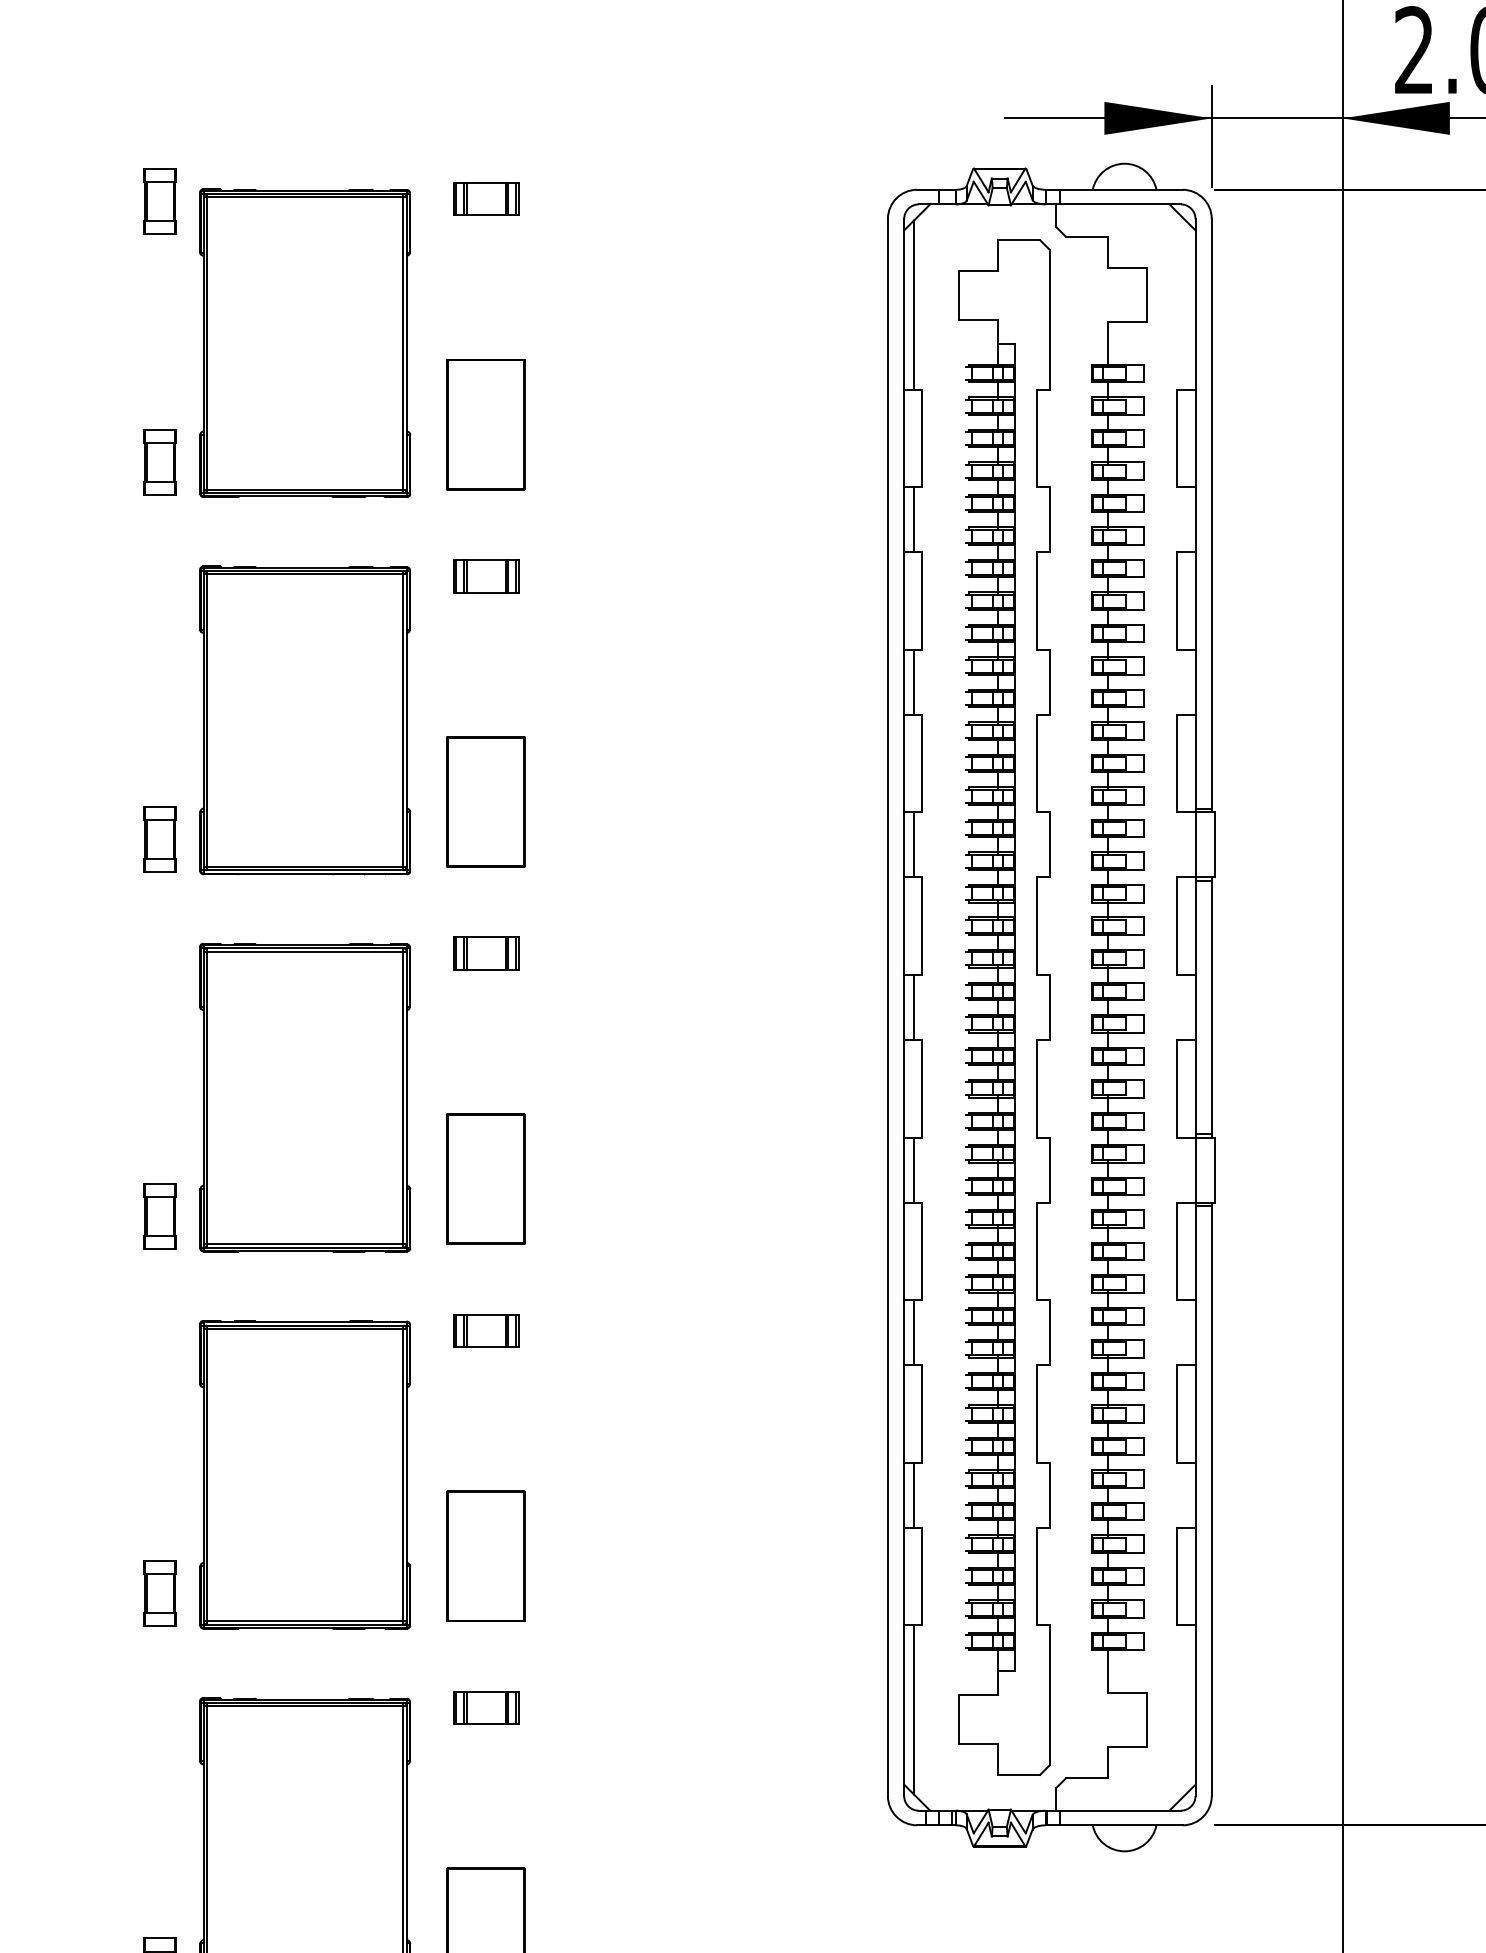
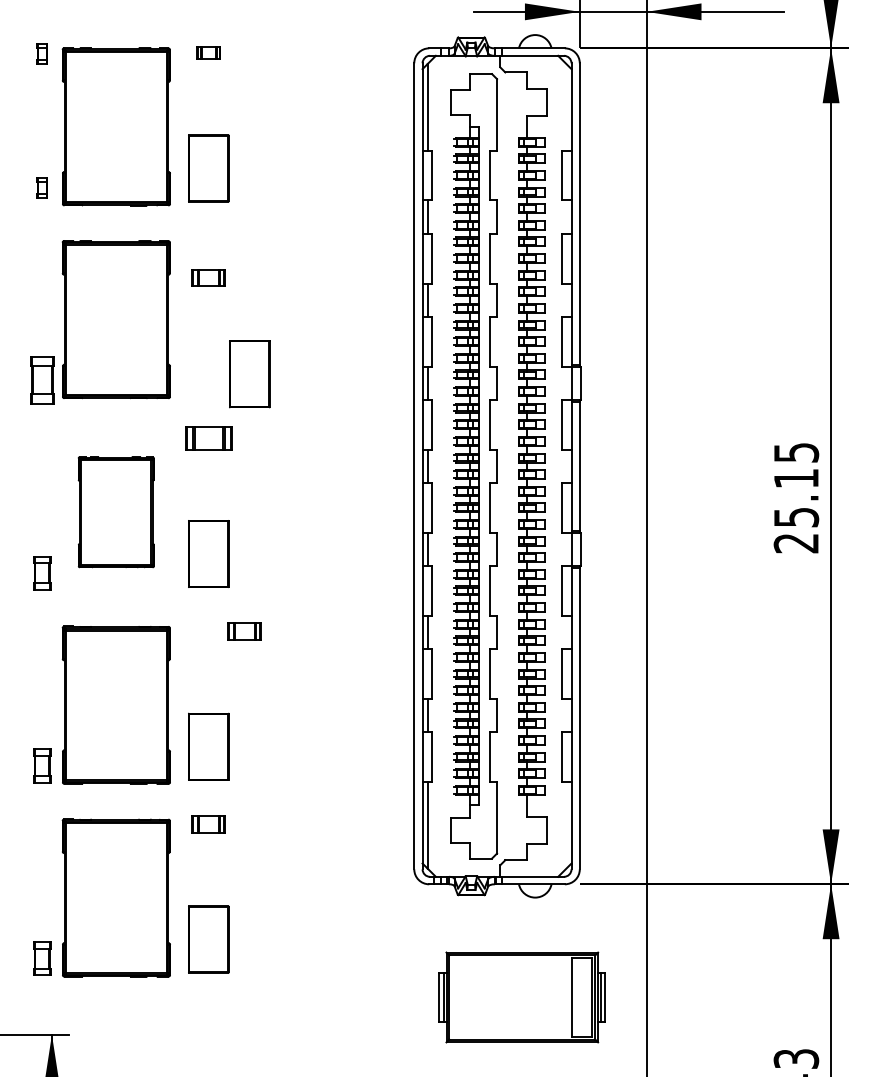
part: (485, 197) -> (208, 52), size x0.7
part: (160, 201) -> (42, 54), size x0.6
part: (160, 462) -> (42, 187), size x0.6
part: (485, 575) -> (208, 277), moved
part: (485, 802) -> (249, 374), moved
part: (160, 839) -> (42, 380), size x1.4
part: (485, 953) -> (208, 438), size x1.4
part: (303, 1095) -> (115, 511), size x0.7
part: (485, 1330) -> (244, 631), moved

